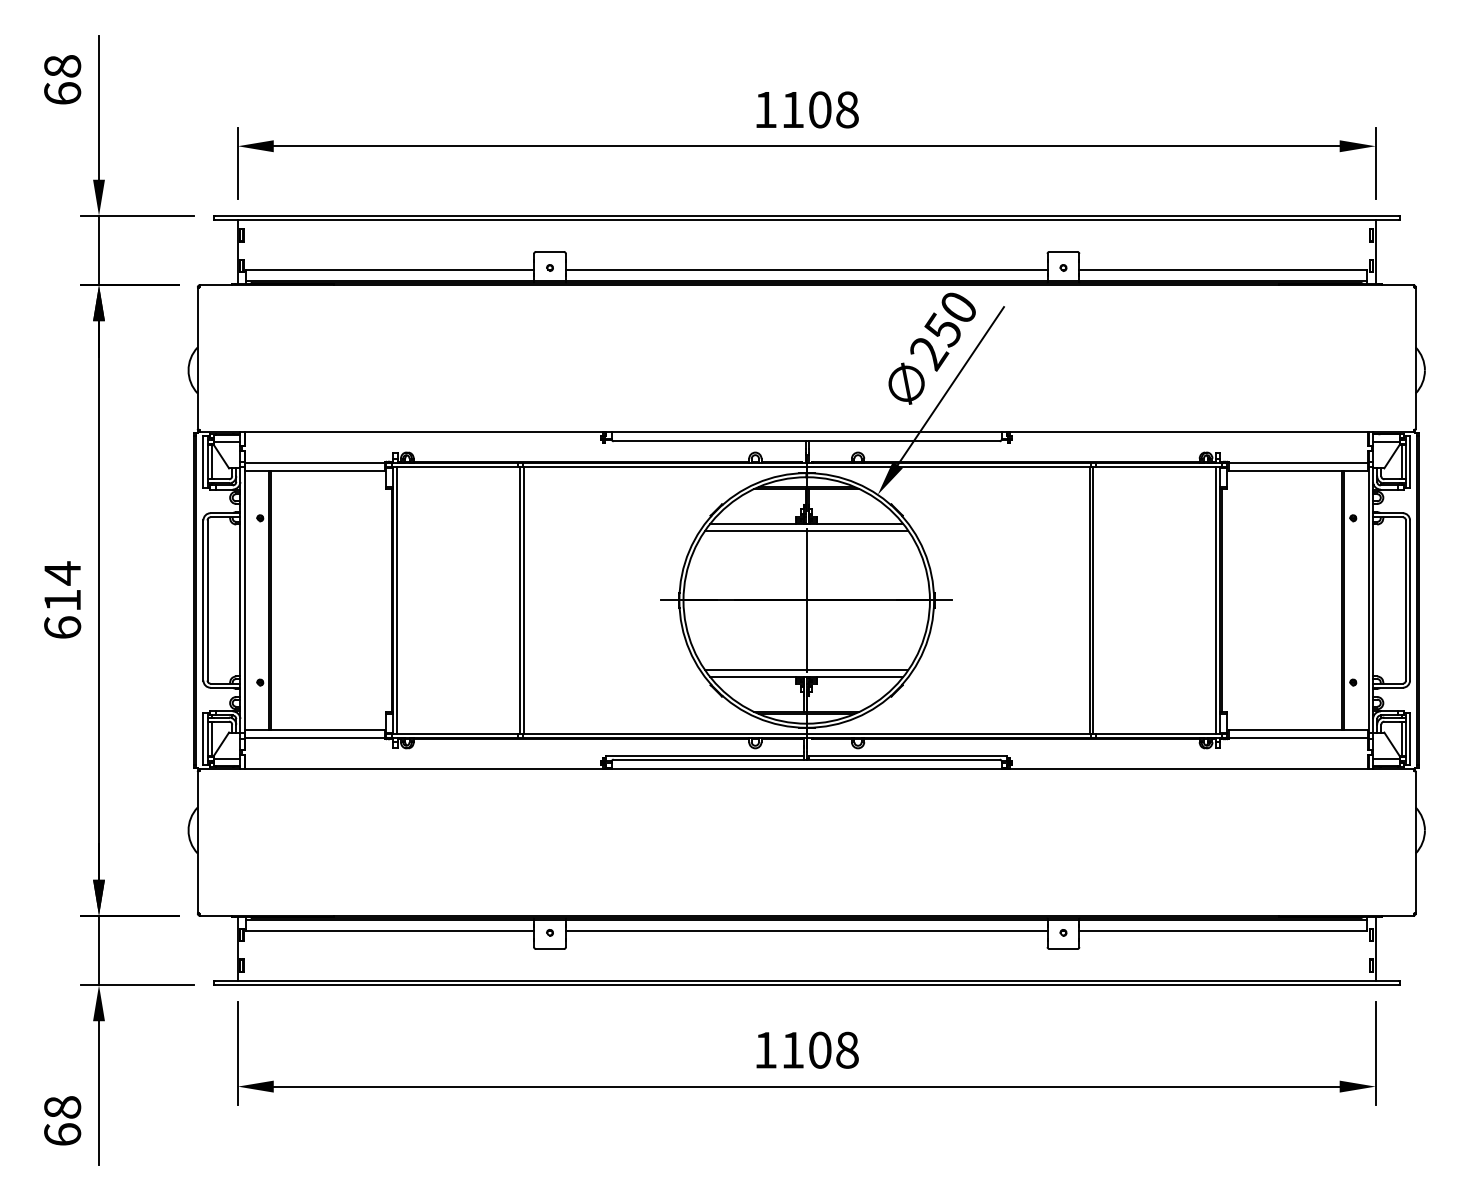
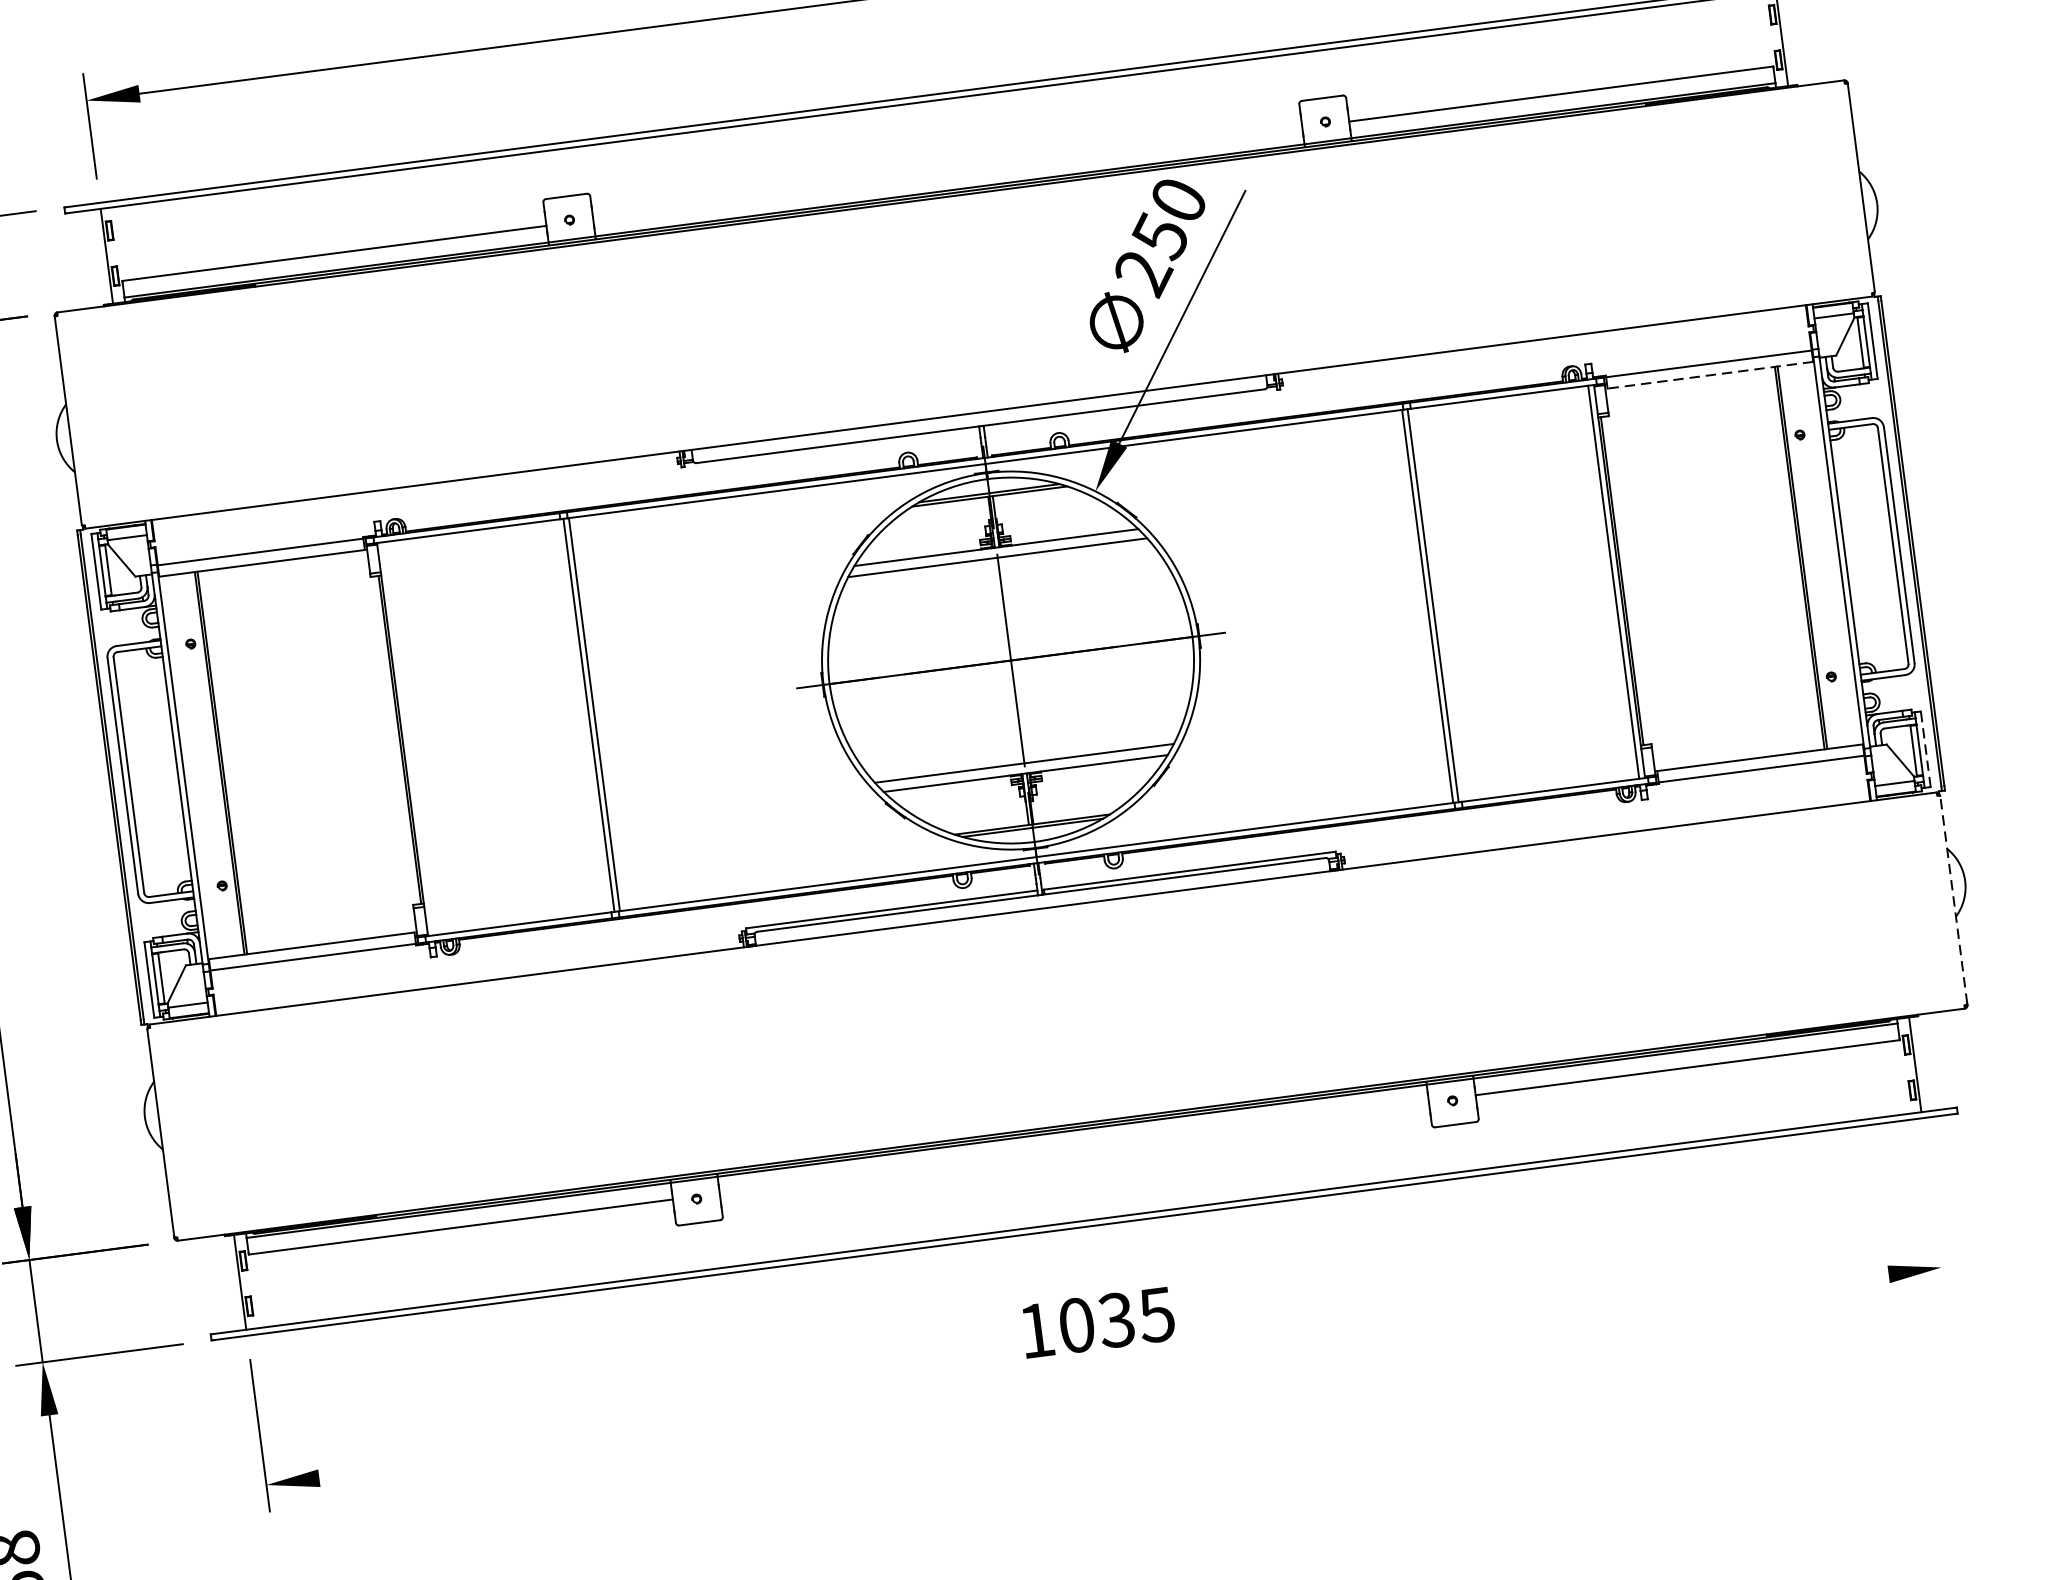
line: (806, 269) -> (947, 173), removed
line: (1298, 470) -> (1710, 375), solid -> dashed
line: (397, 599) -> (408, 737), removed
line: (1410, 739) -> (1926, 749), solid -> dashed
line: (1415, 841) -> (1953, 898), solid -> dashed
line: (806, 931) -> (1074, 1147), removed
text: (820, 1049) -> (1117, 1318), 1108 -> 1035
line: (1375, 1052) -> (1934, 1217), removed
line: (806, 1086) -> (1103, 1376), removed

